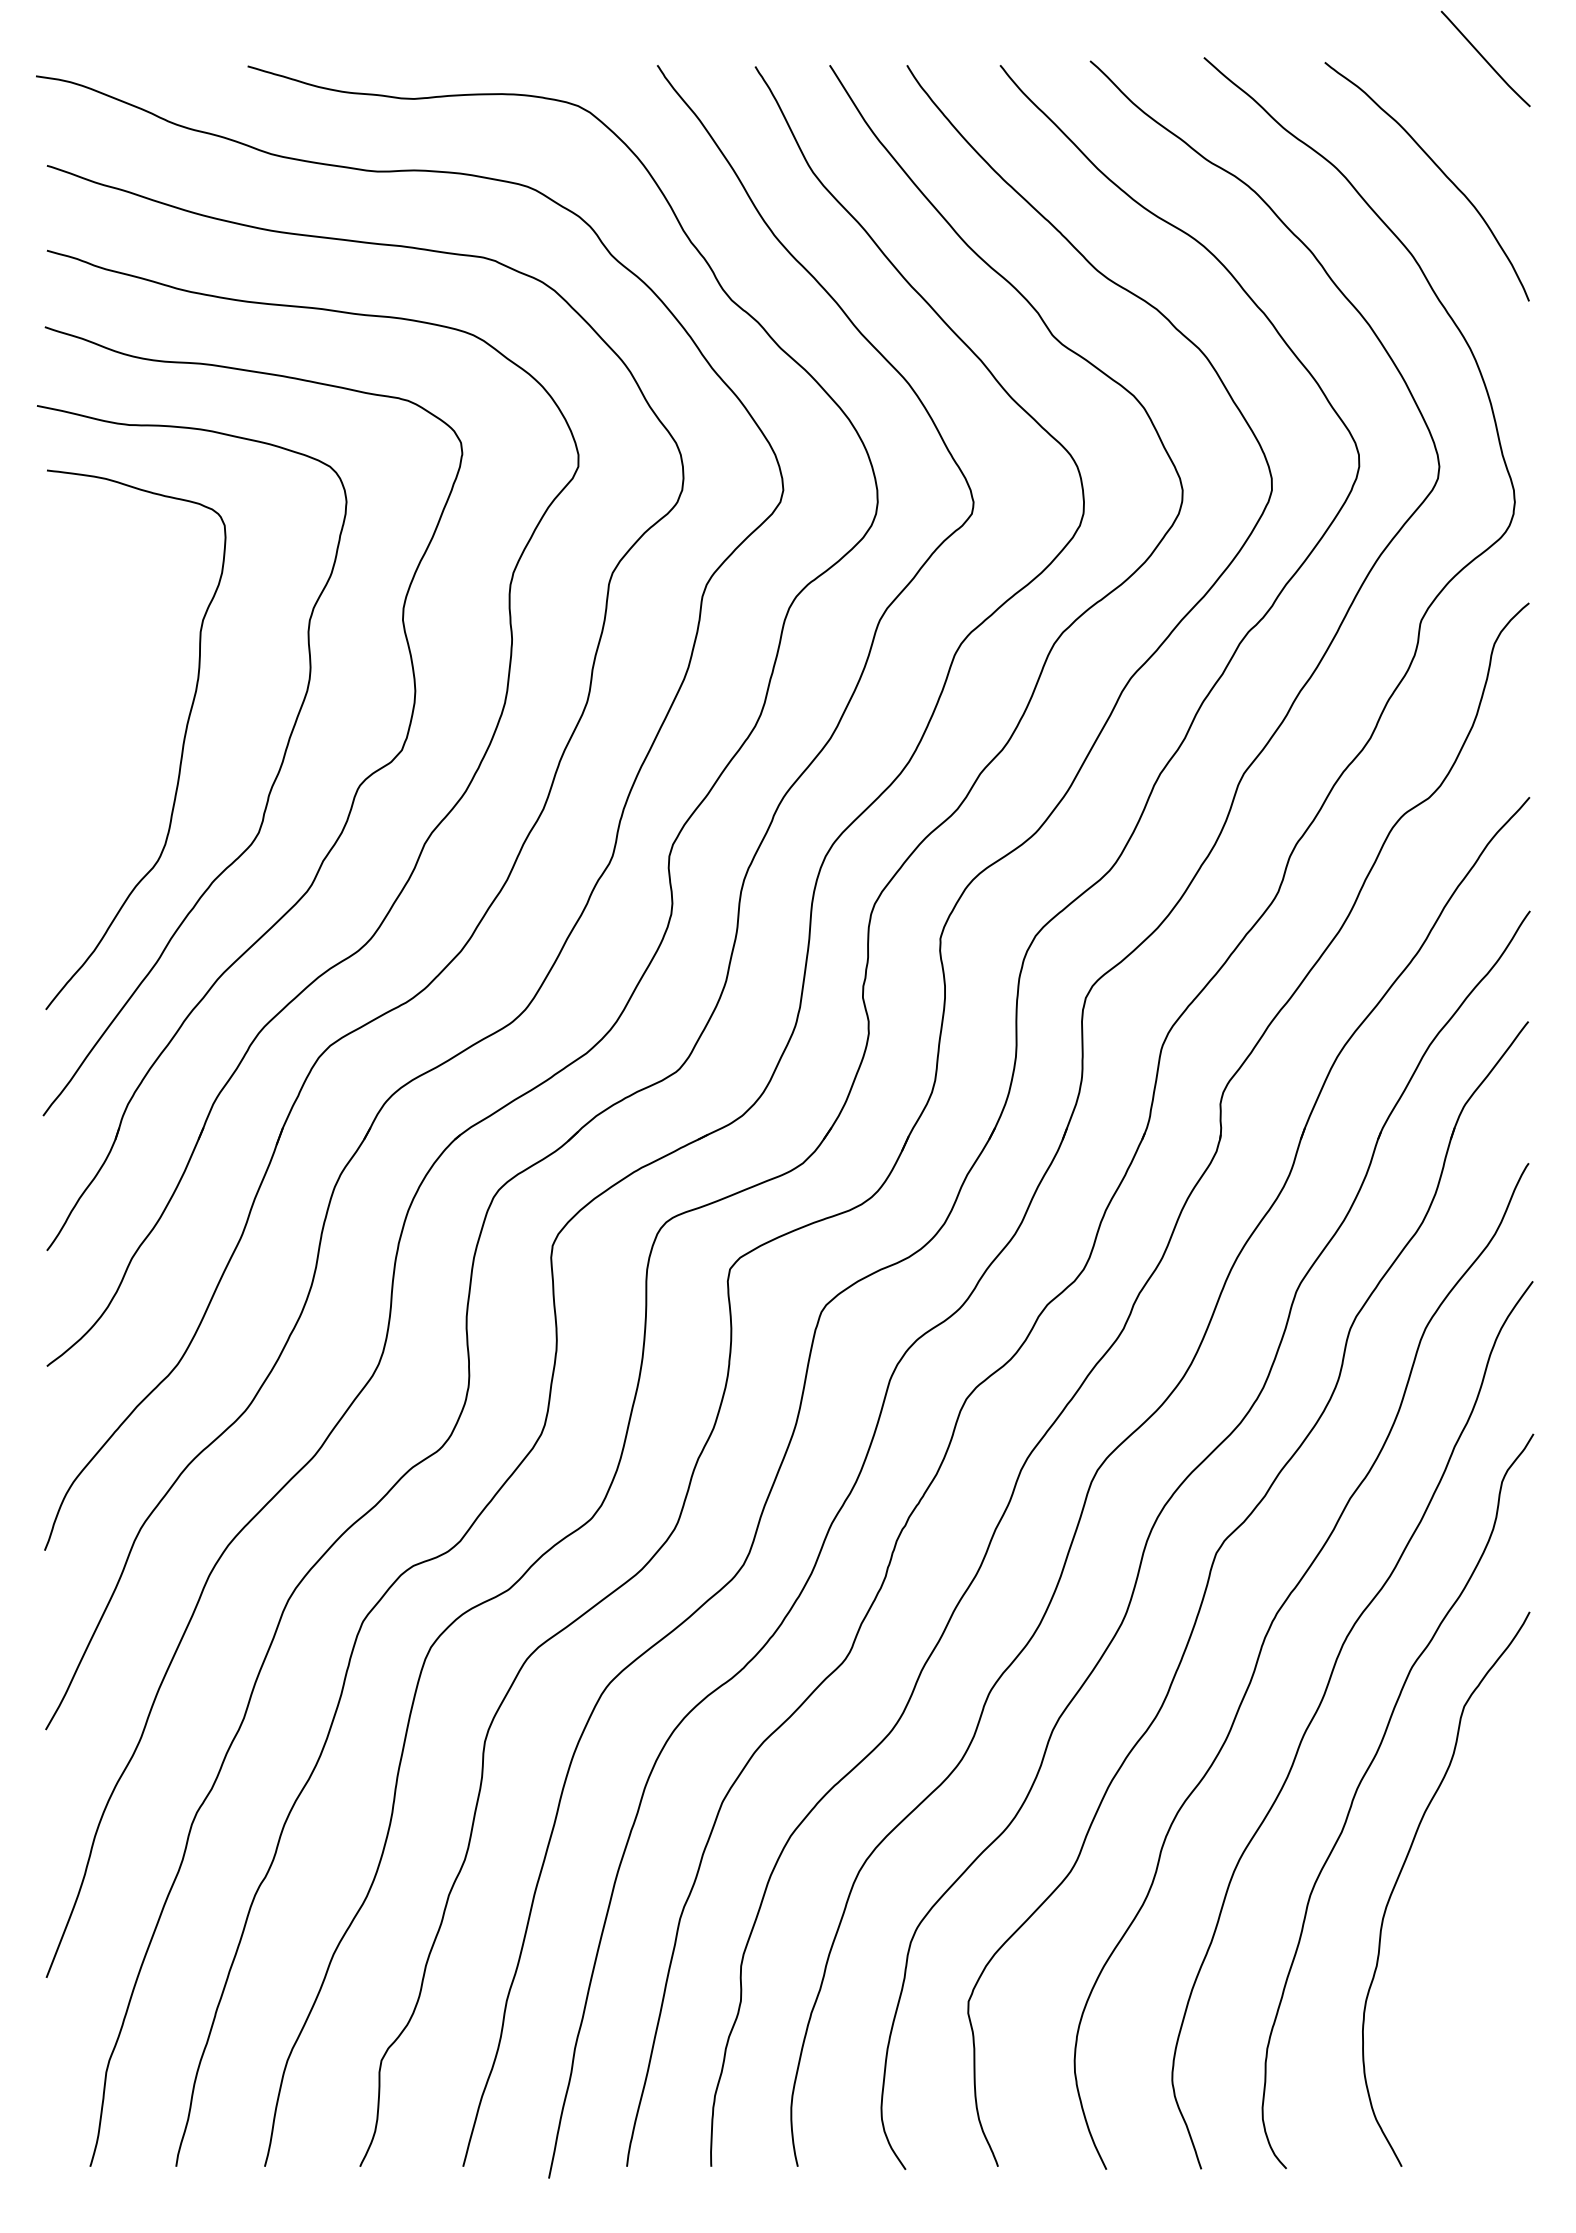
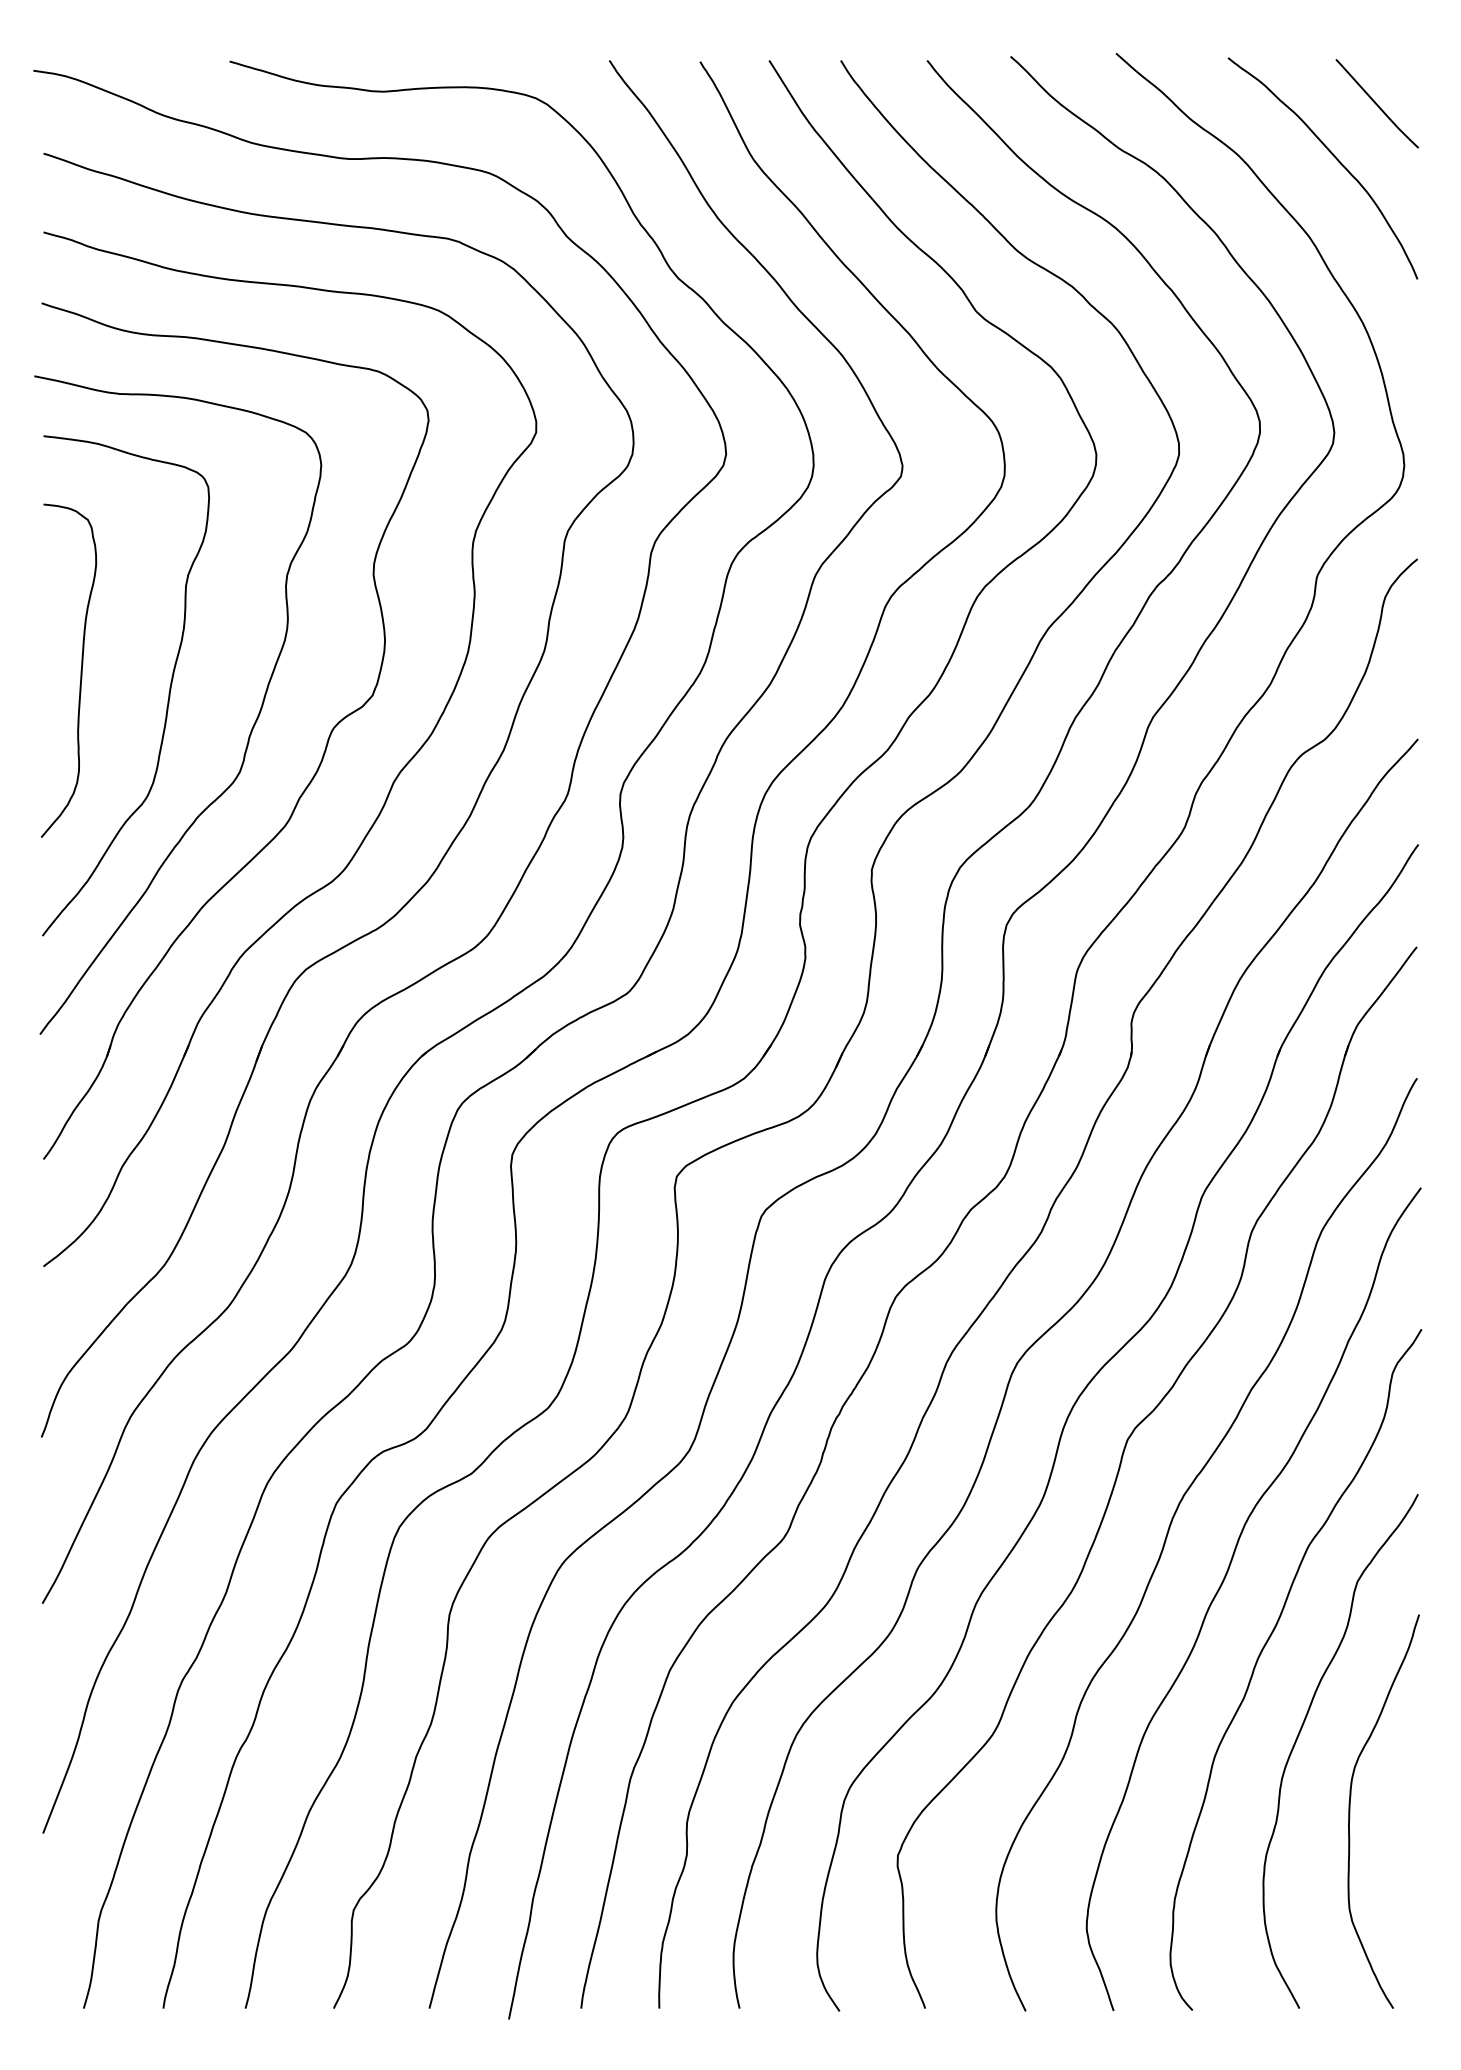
curve: (1485, 58) -> (1377, 103), moved
curve: (87, 723) -> (81, 670), added
curve: (1456, 1953) -> (1350, 1810), added

